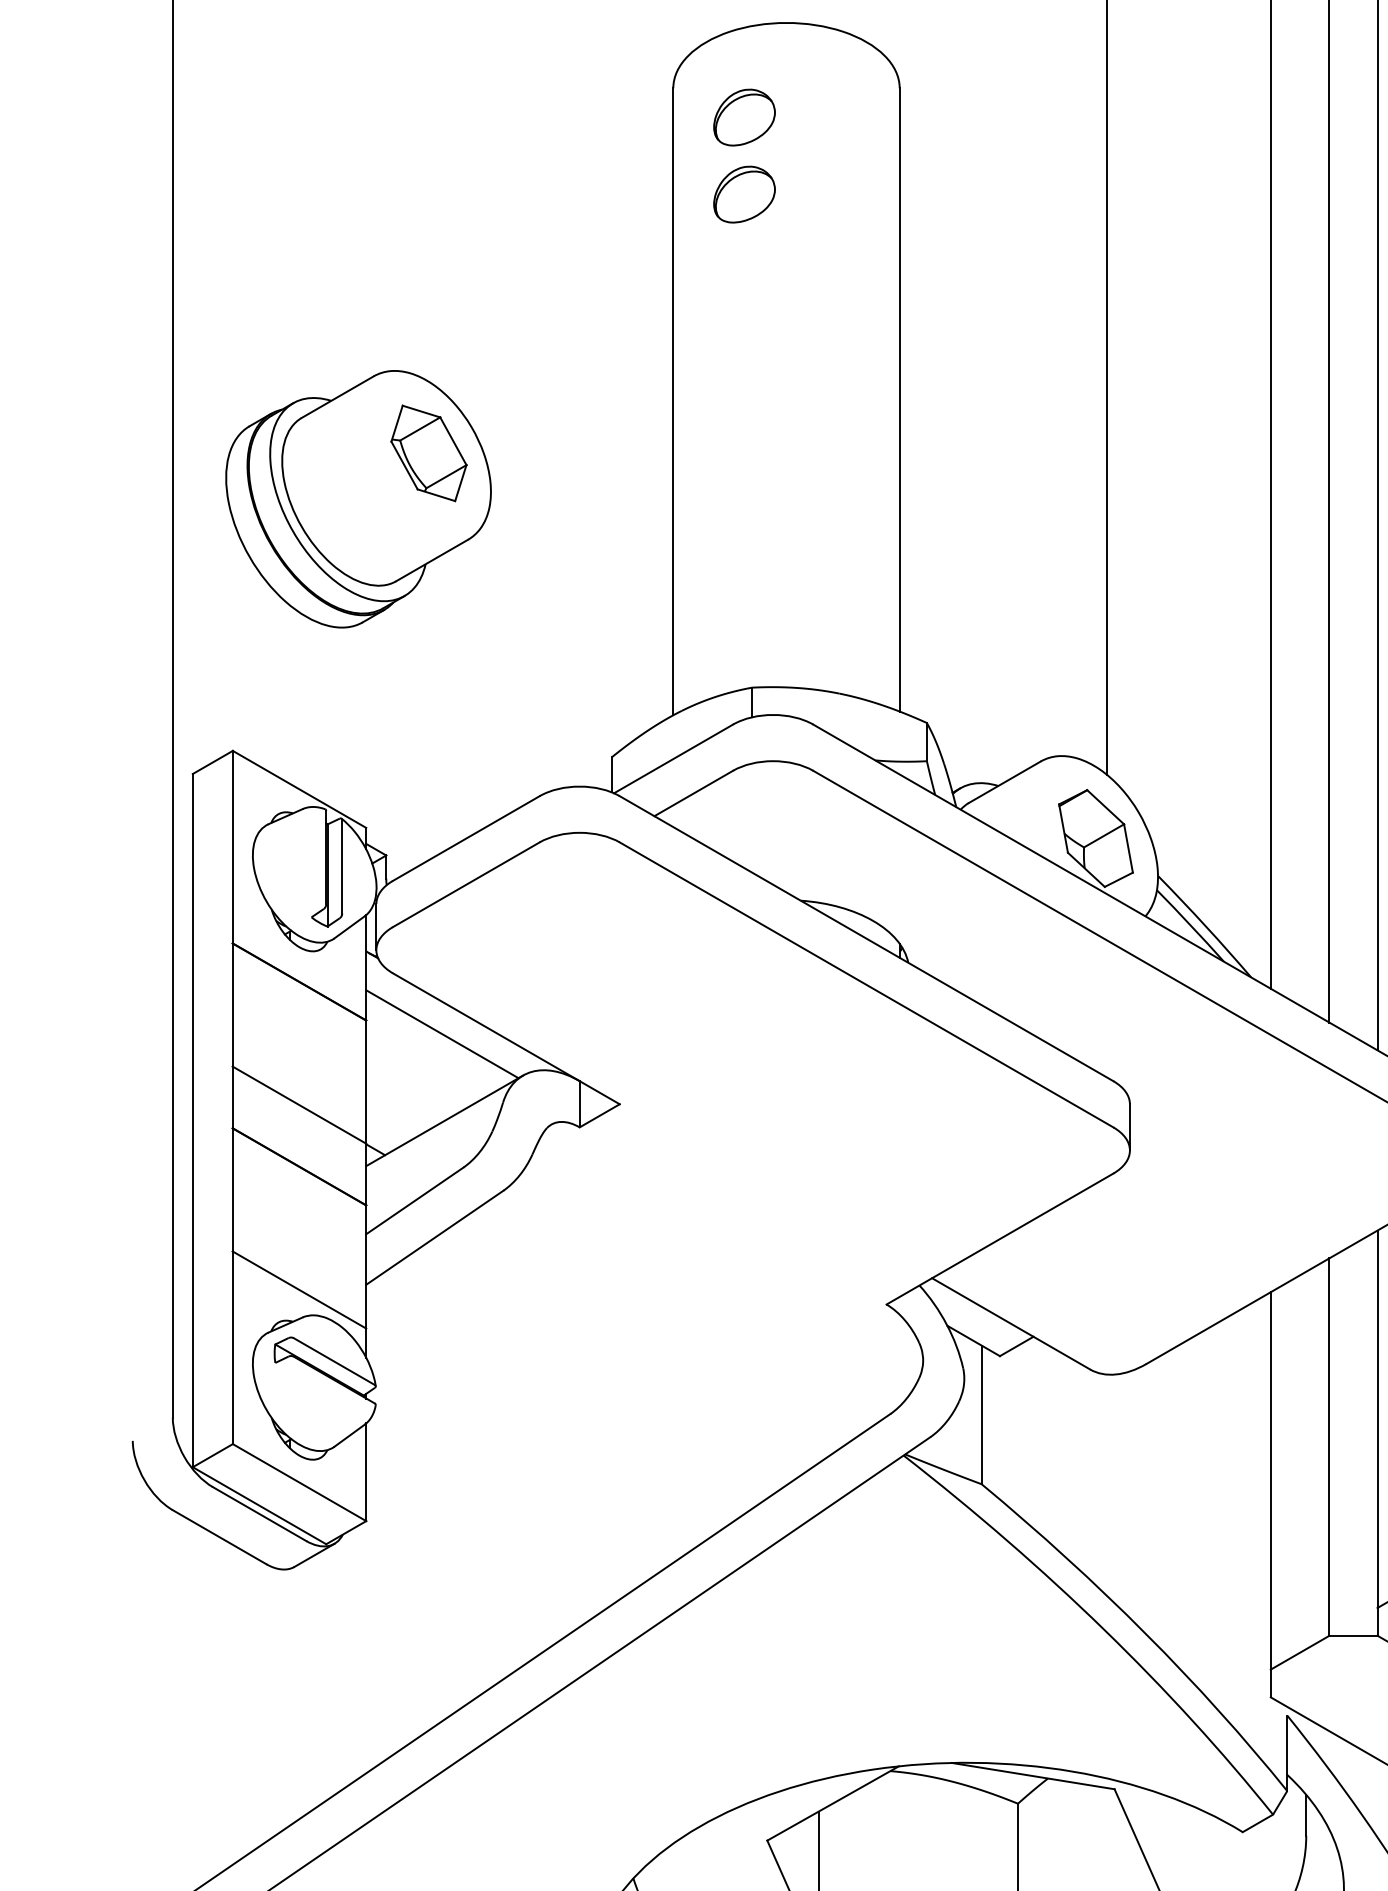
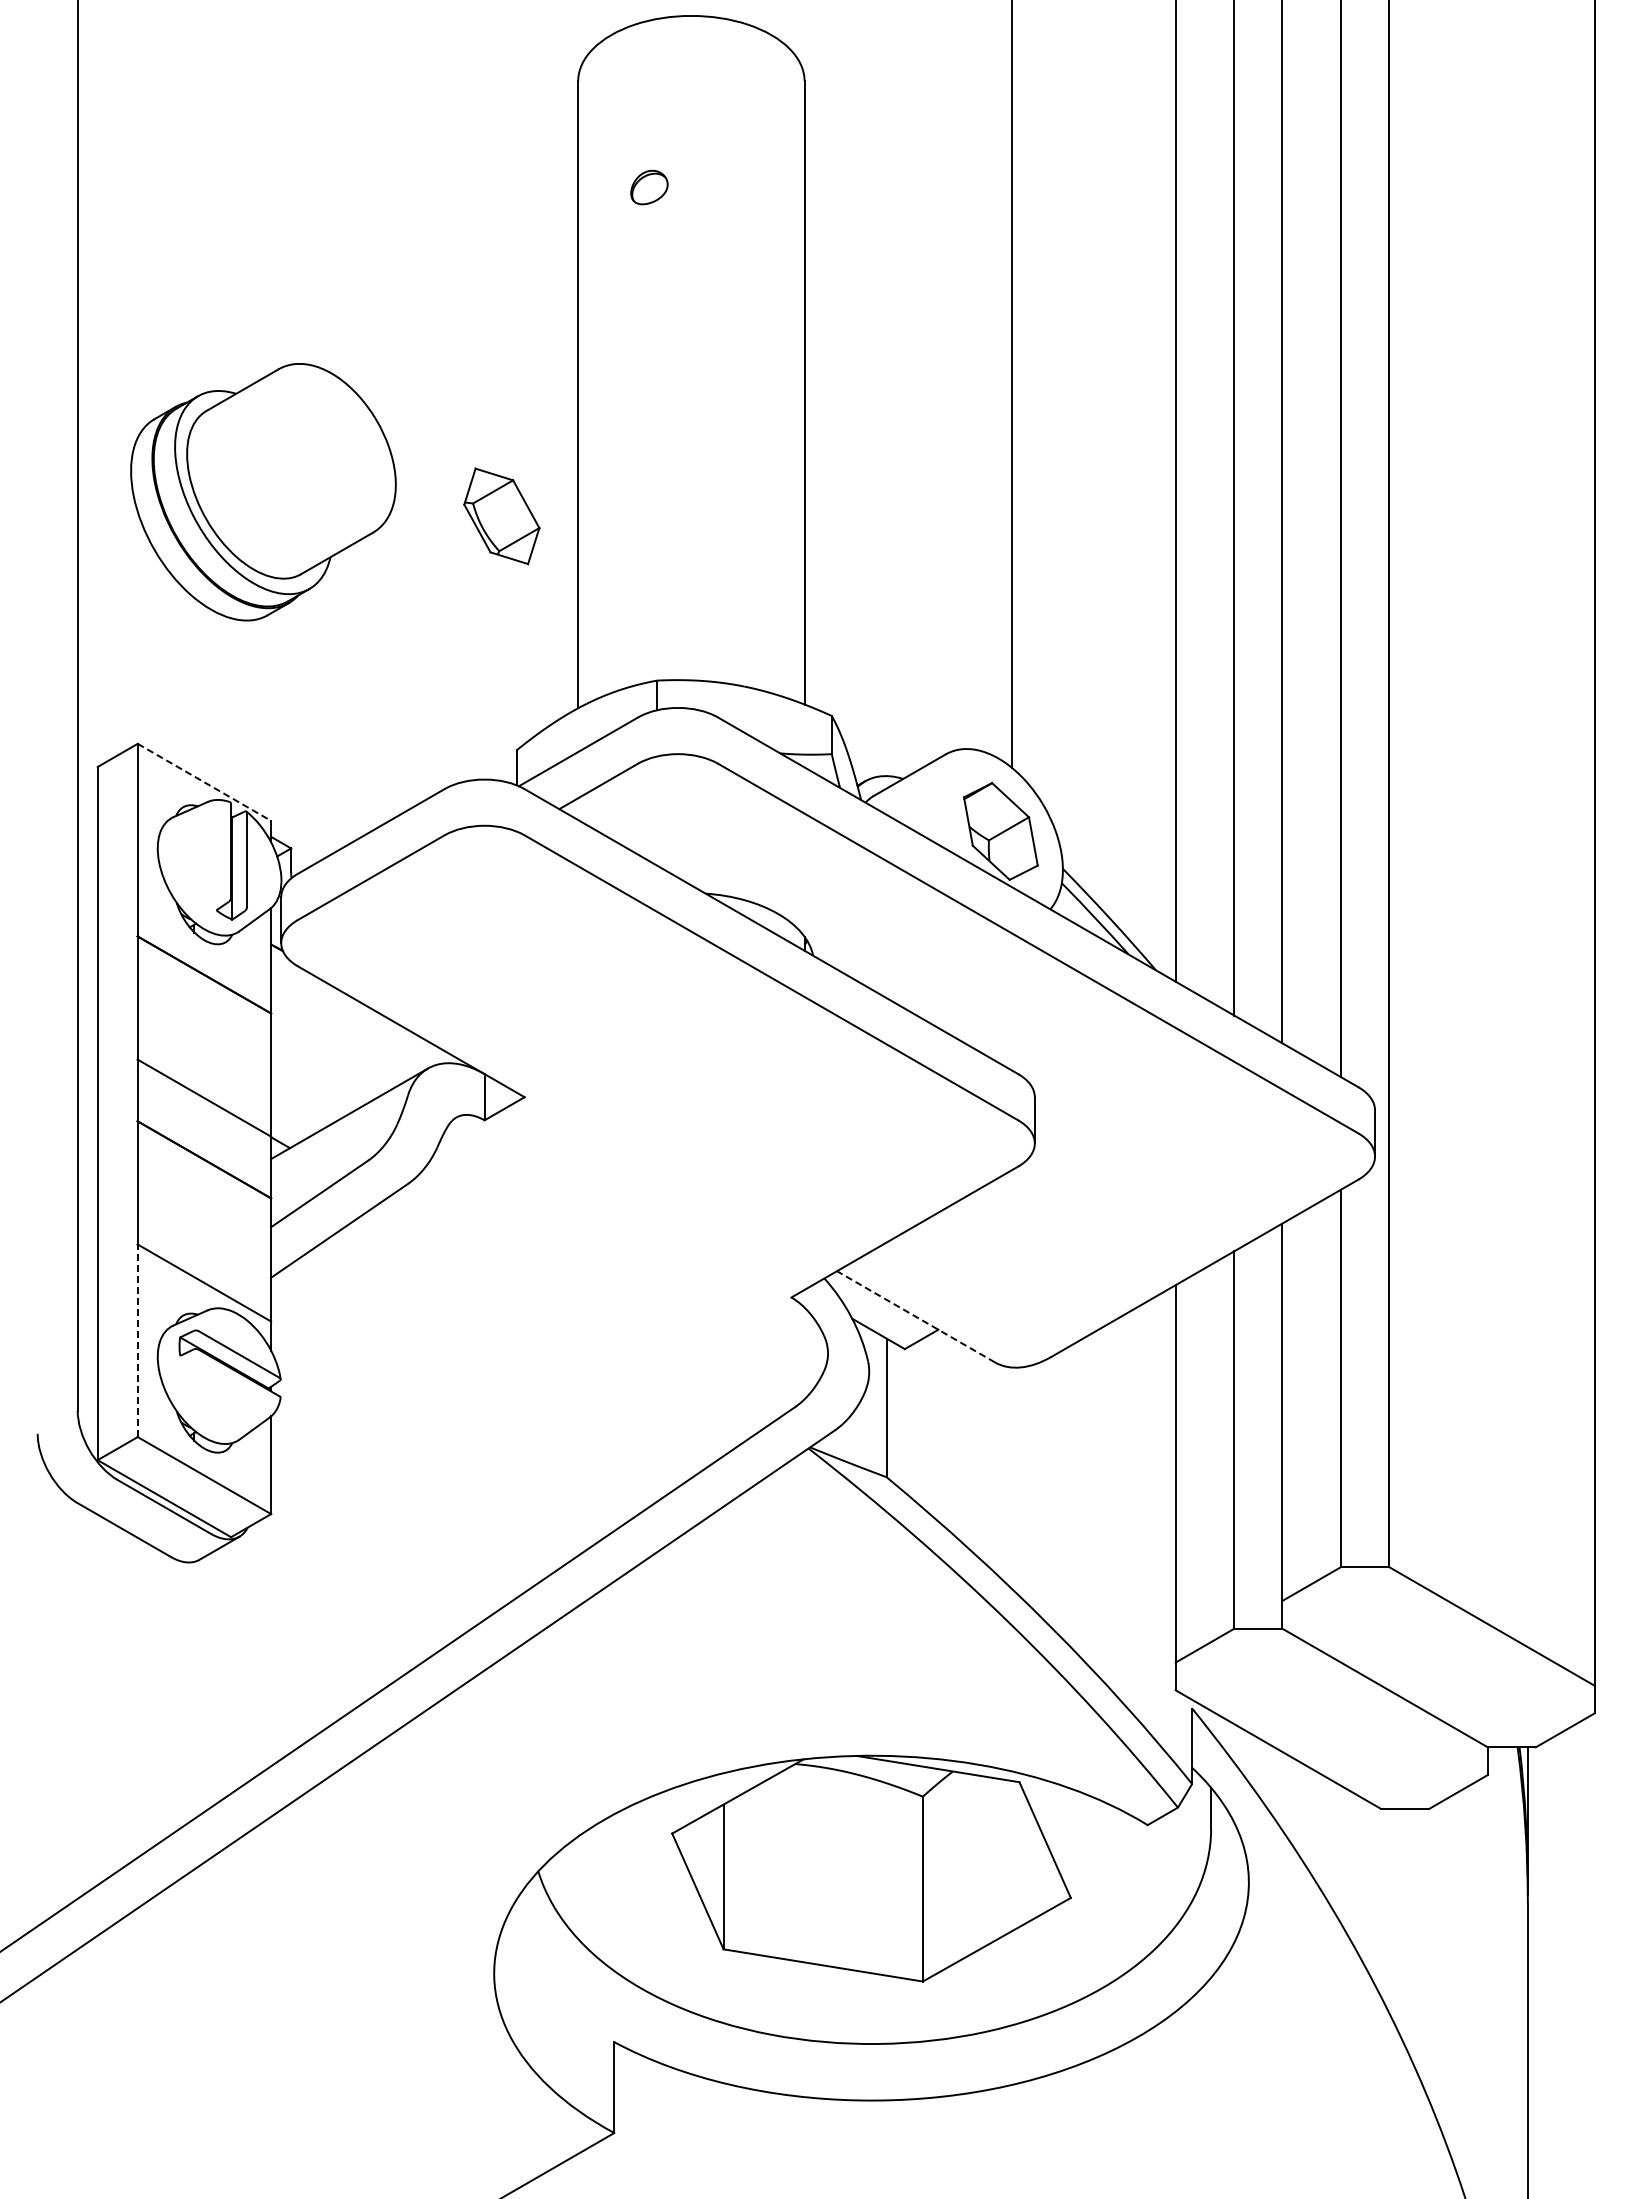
part: (744, 117) -> (649, 110), removed
part: (744, 194) -> (649, 187), size x0.6
part: (428, 453) -> (501, 516), moved
line: (299, 789) -> (204, 782), solid -> dashed
line: (442, 1034) -> (347, 1027), removed
line: (1010, 1323) -> (915, 1316), solid -> dashed
line: (232, 1347) -> (137, 1340), solid -> dashed

